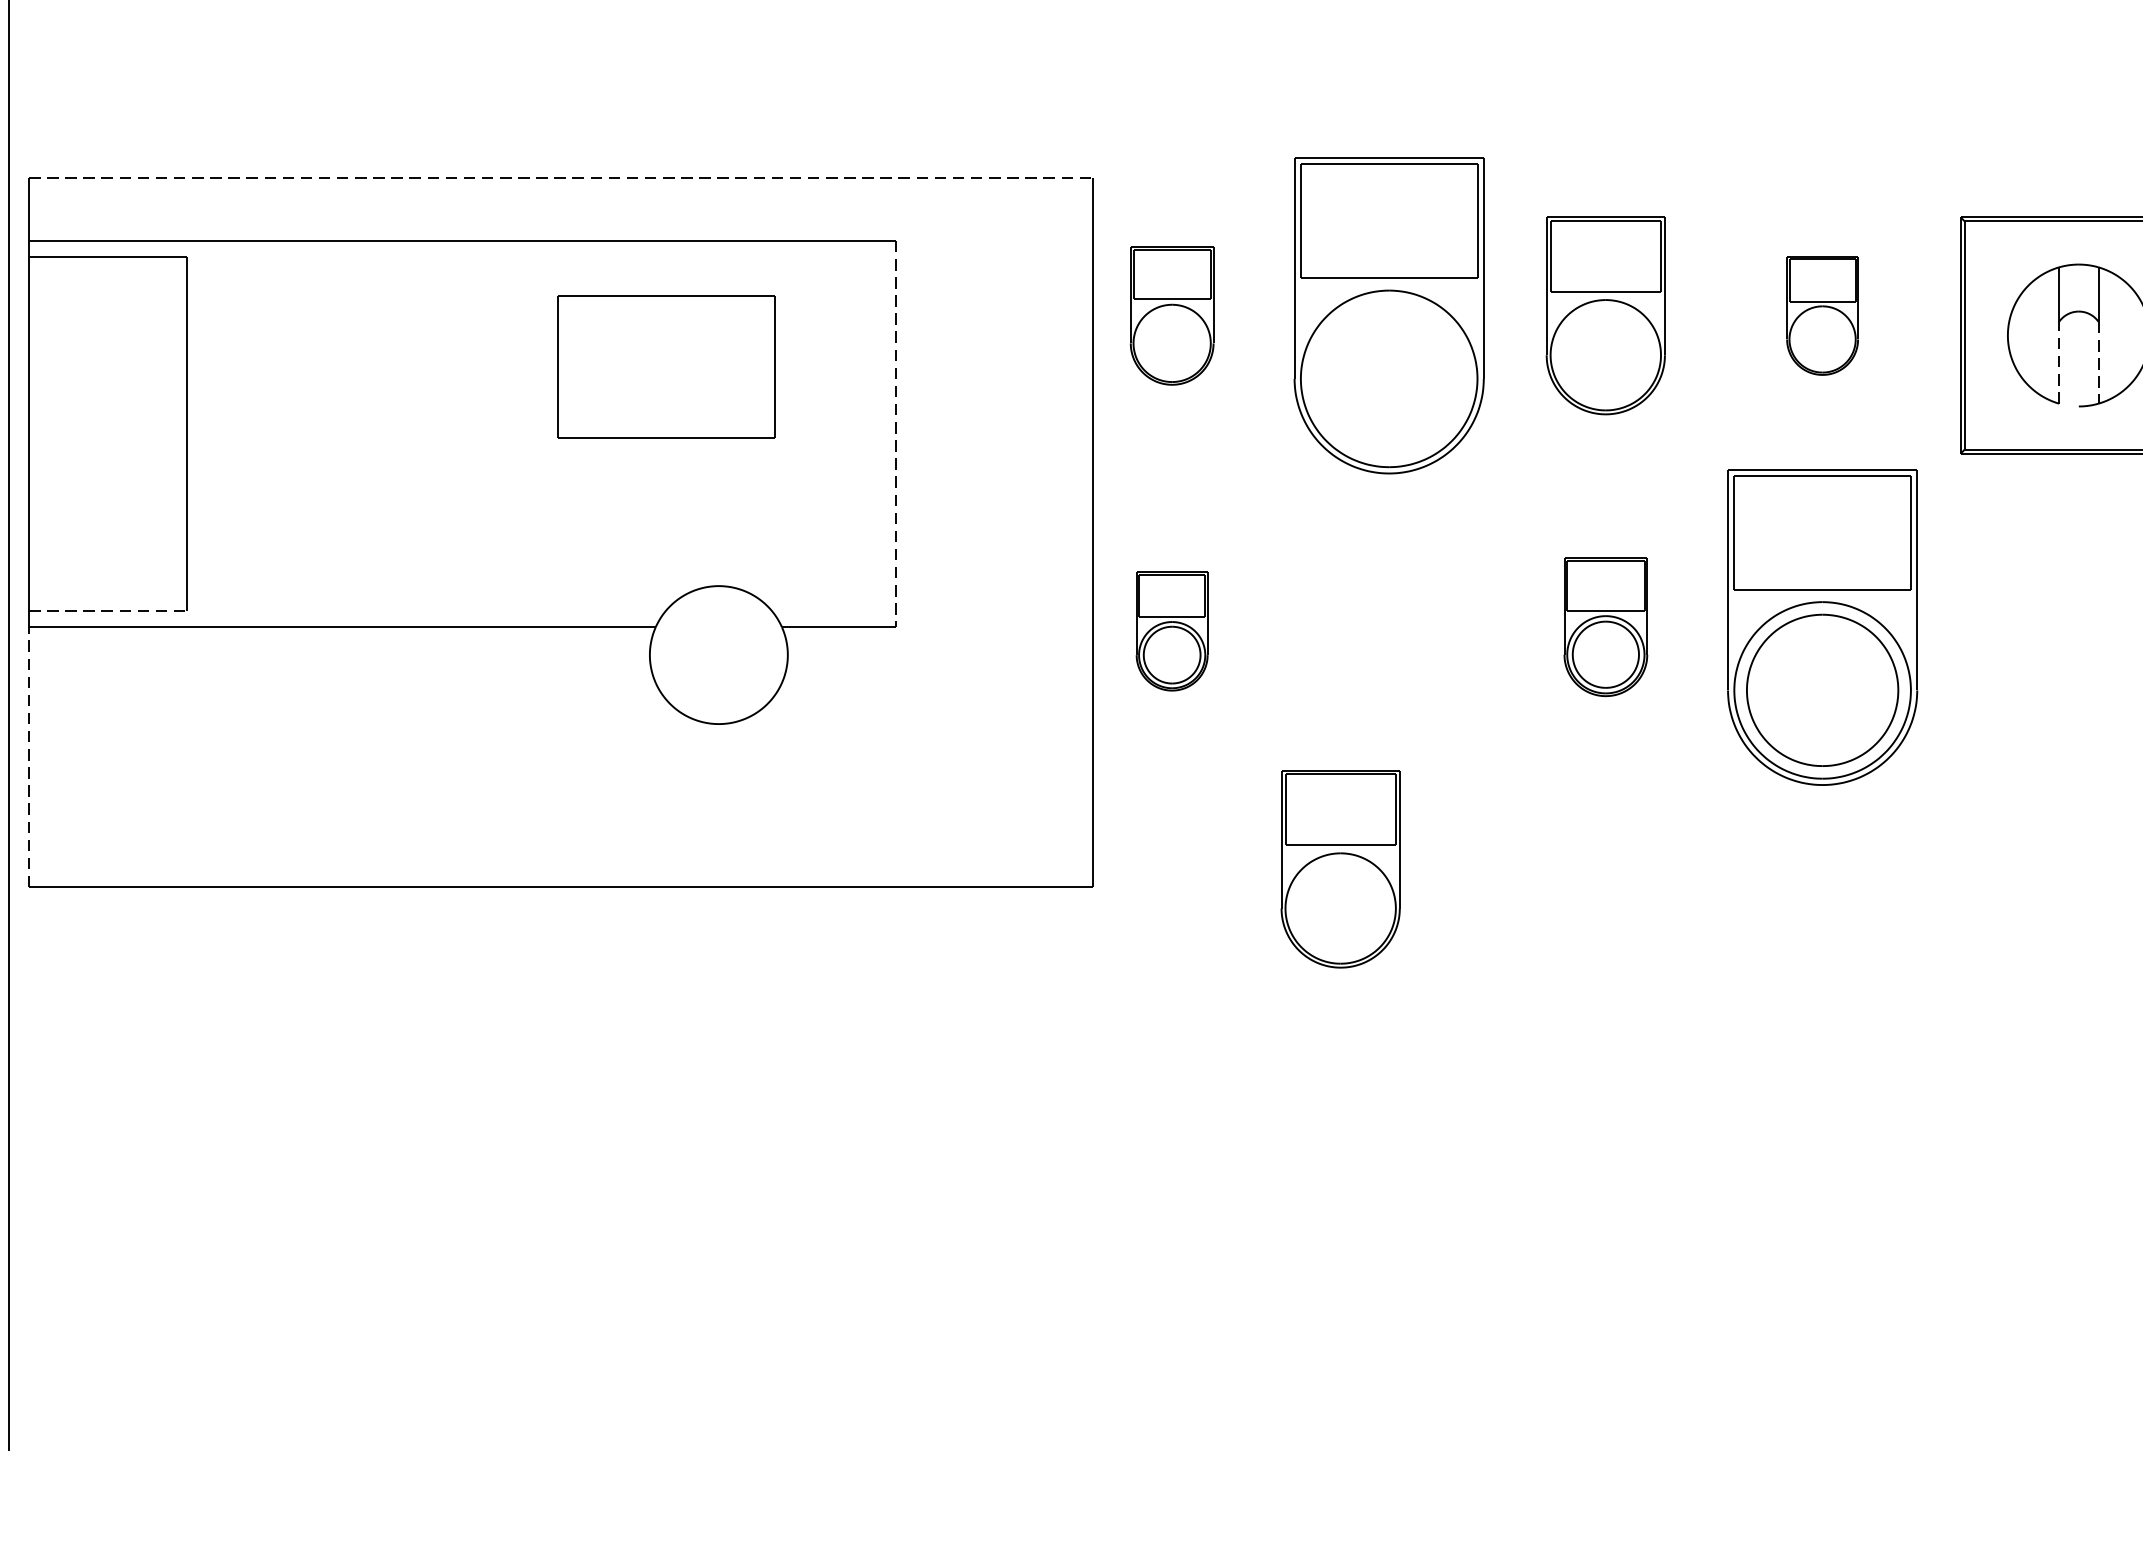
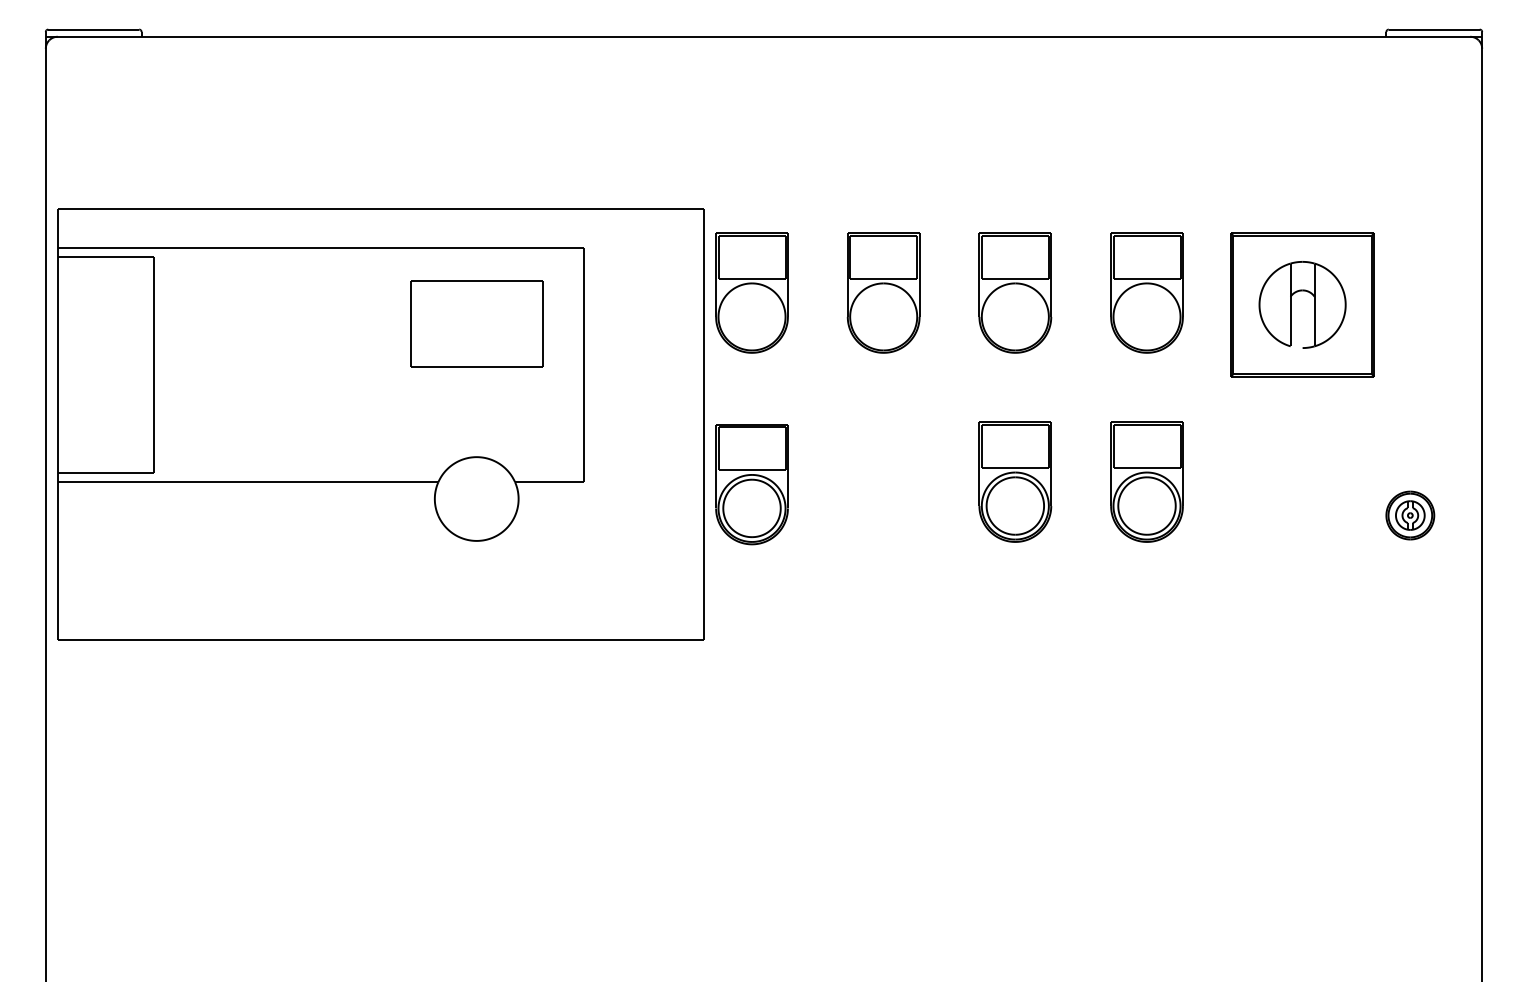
line: (562, 178) -> (381, 209), dashed -> solid
part: (1171, 314) -> (751, 292), size x1.43
part: (1388, 314) -> (883, 292), size x0.62
part: (1821, 314) -> (1146, 292), size x1.67
line: (2058, 362) -> (1290, 321), dashed -> solid
line: (2098, 362) -> (1314, 321), dashed -> solid
part: (665, 366) -> (476, 323), moved
line: (896, 435) -> (584, 365), dashed -> solid
line: (107, 611) -> (105, 472), dashed -> solid
part: (1606, 626) -> (1015, 481), size x1.43
part: (1821, 626) -> (1146, 481), size x0.62
part: (1171, 631) -> (751, 484), size x1.67
line: (28, 757) -> (57, 561), dashed -> solid
part: (1340, 868) -> (854, 628), removed

